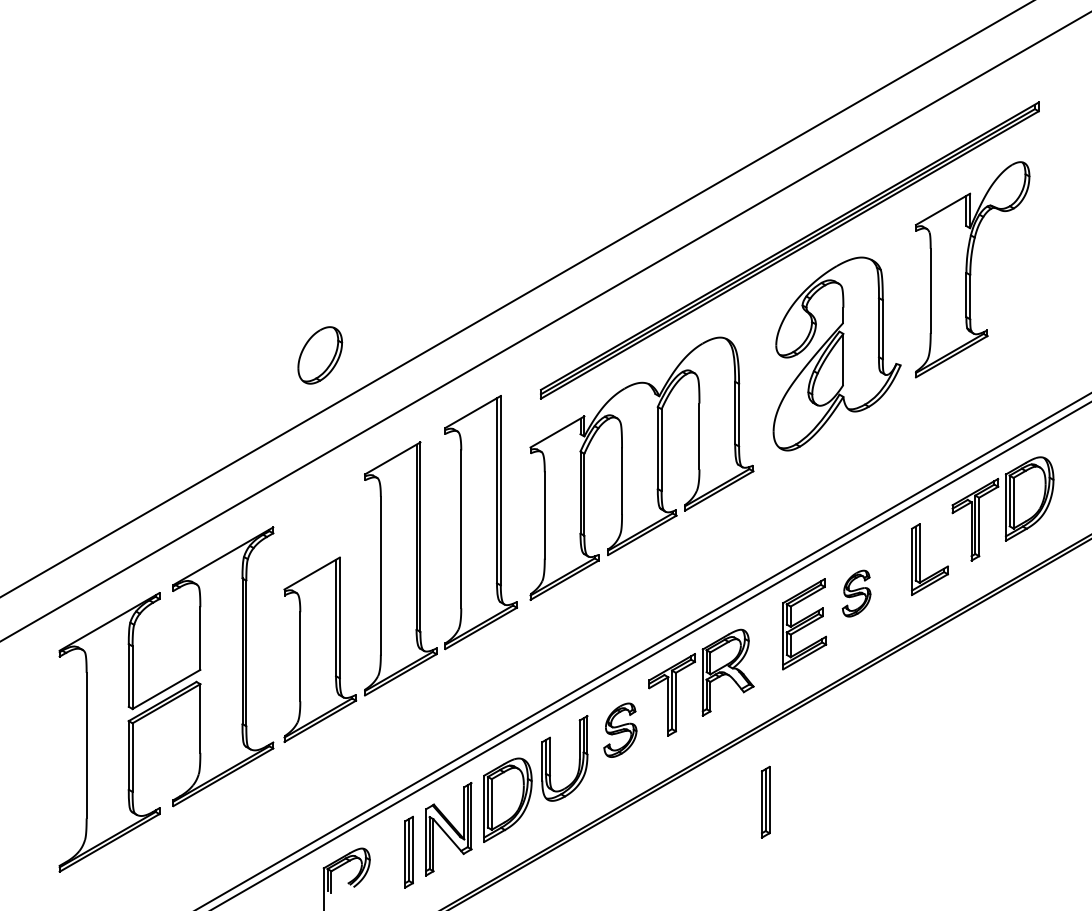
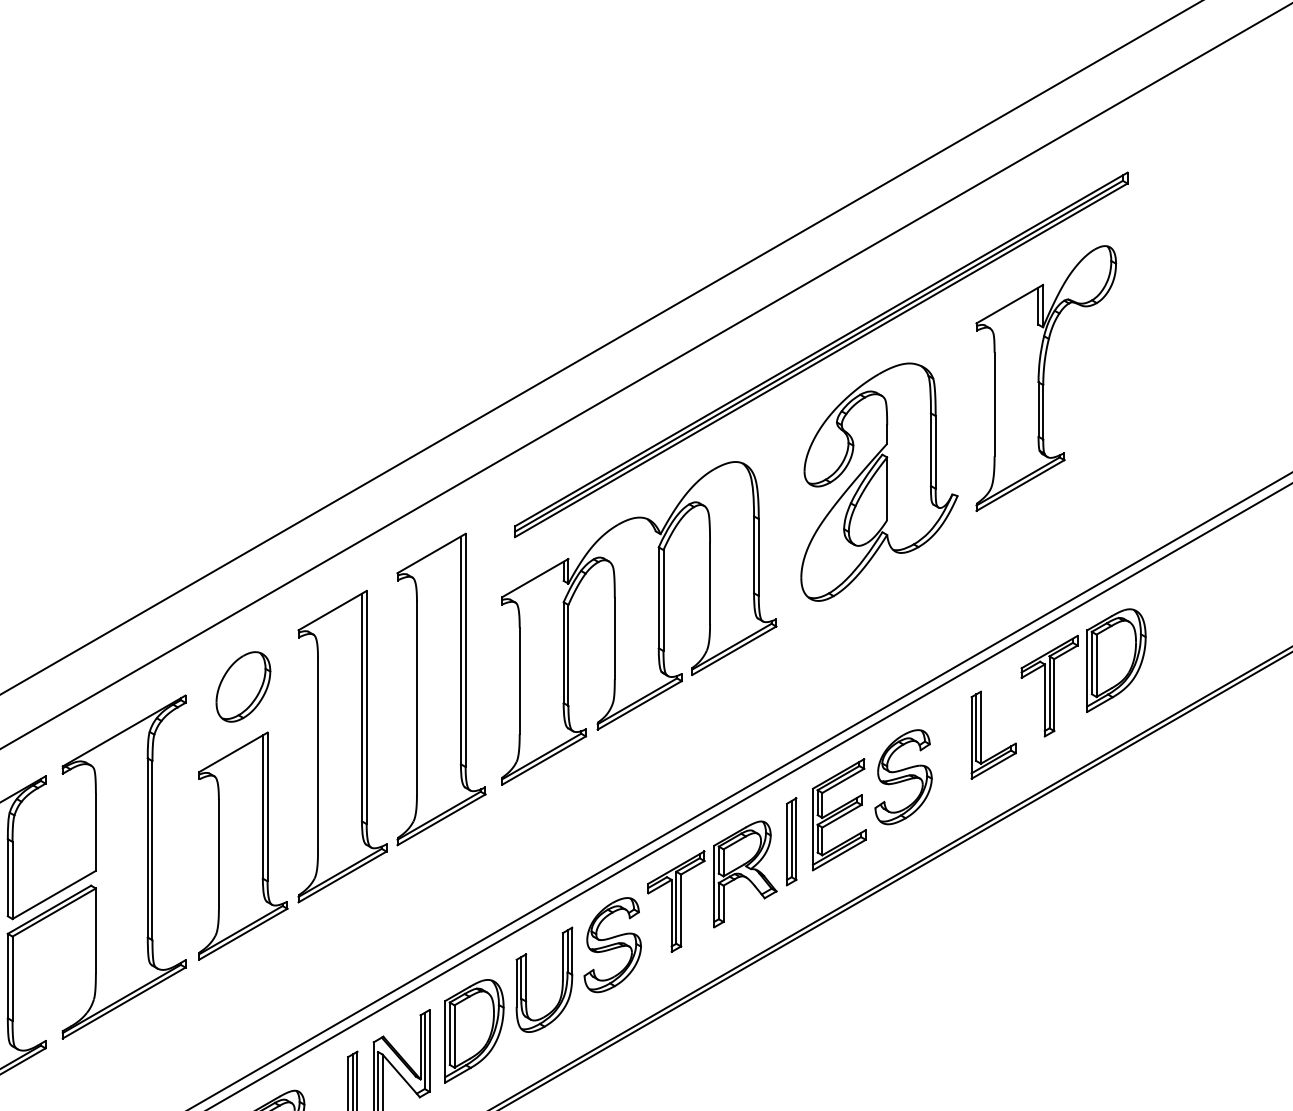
part: (320, 355) -> (243, 687), moved
part: (856, 593) -> (903, 776), size x1.67
part: (620, 730) -> (612, 945), size x1.43
part: (765, 801) -> (791, 840), moved

